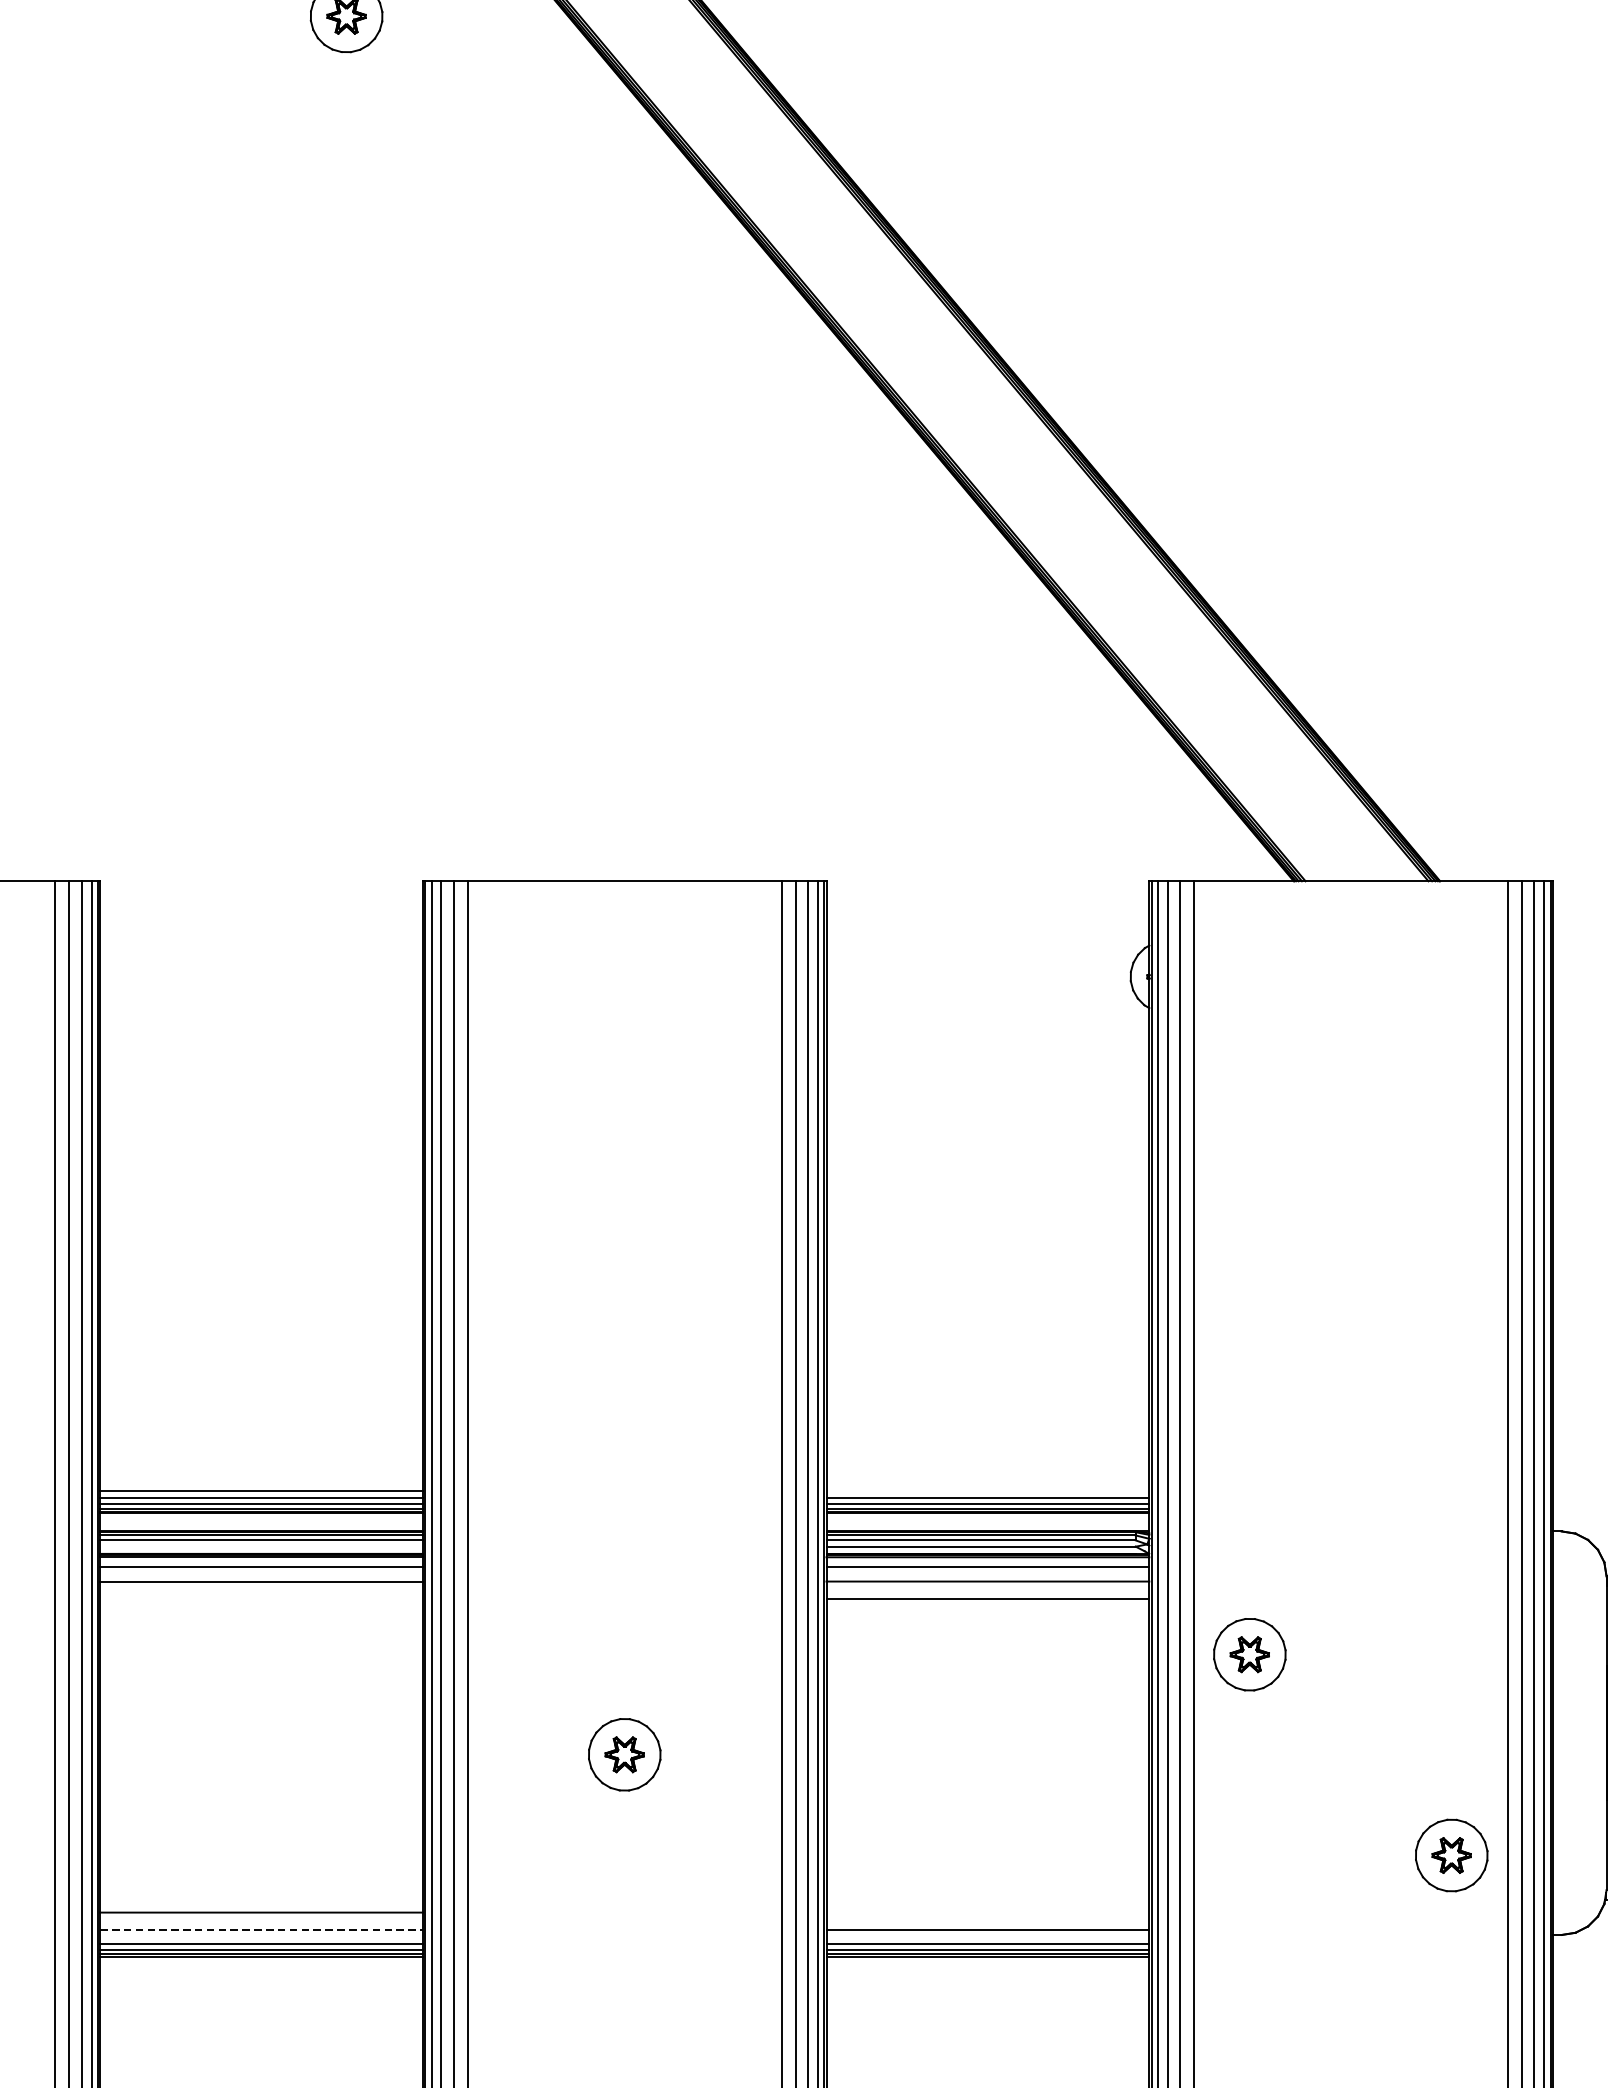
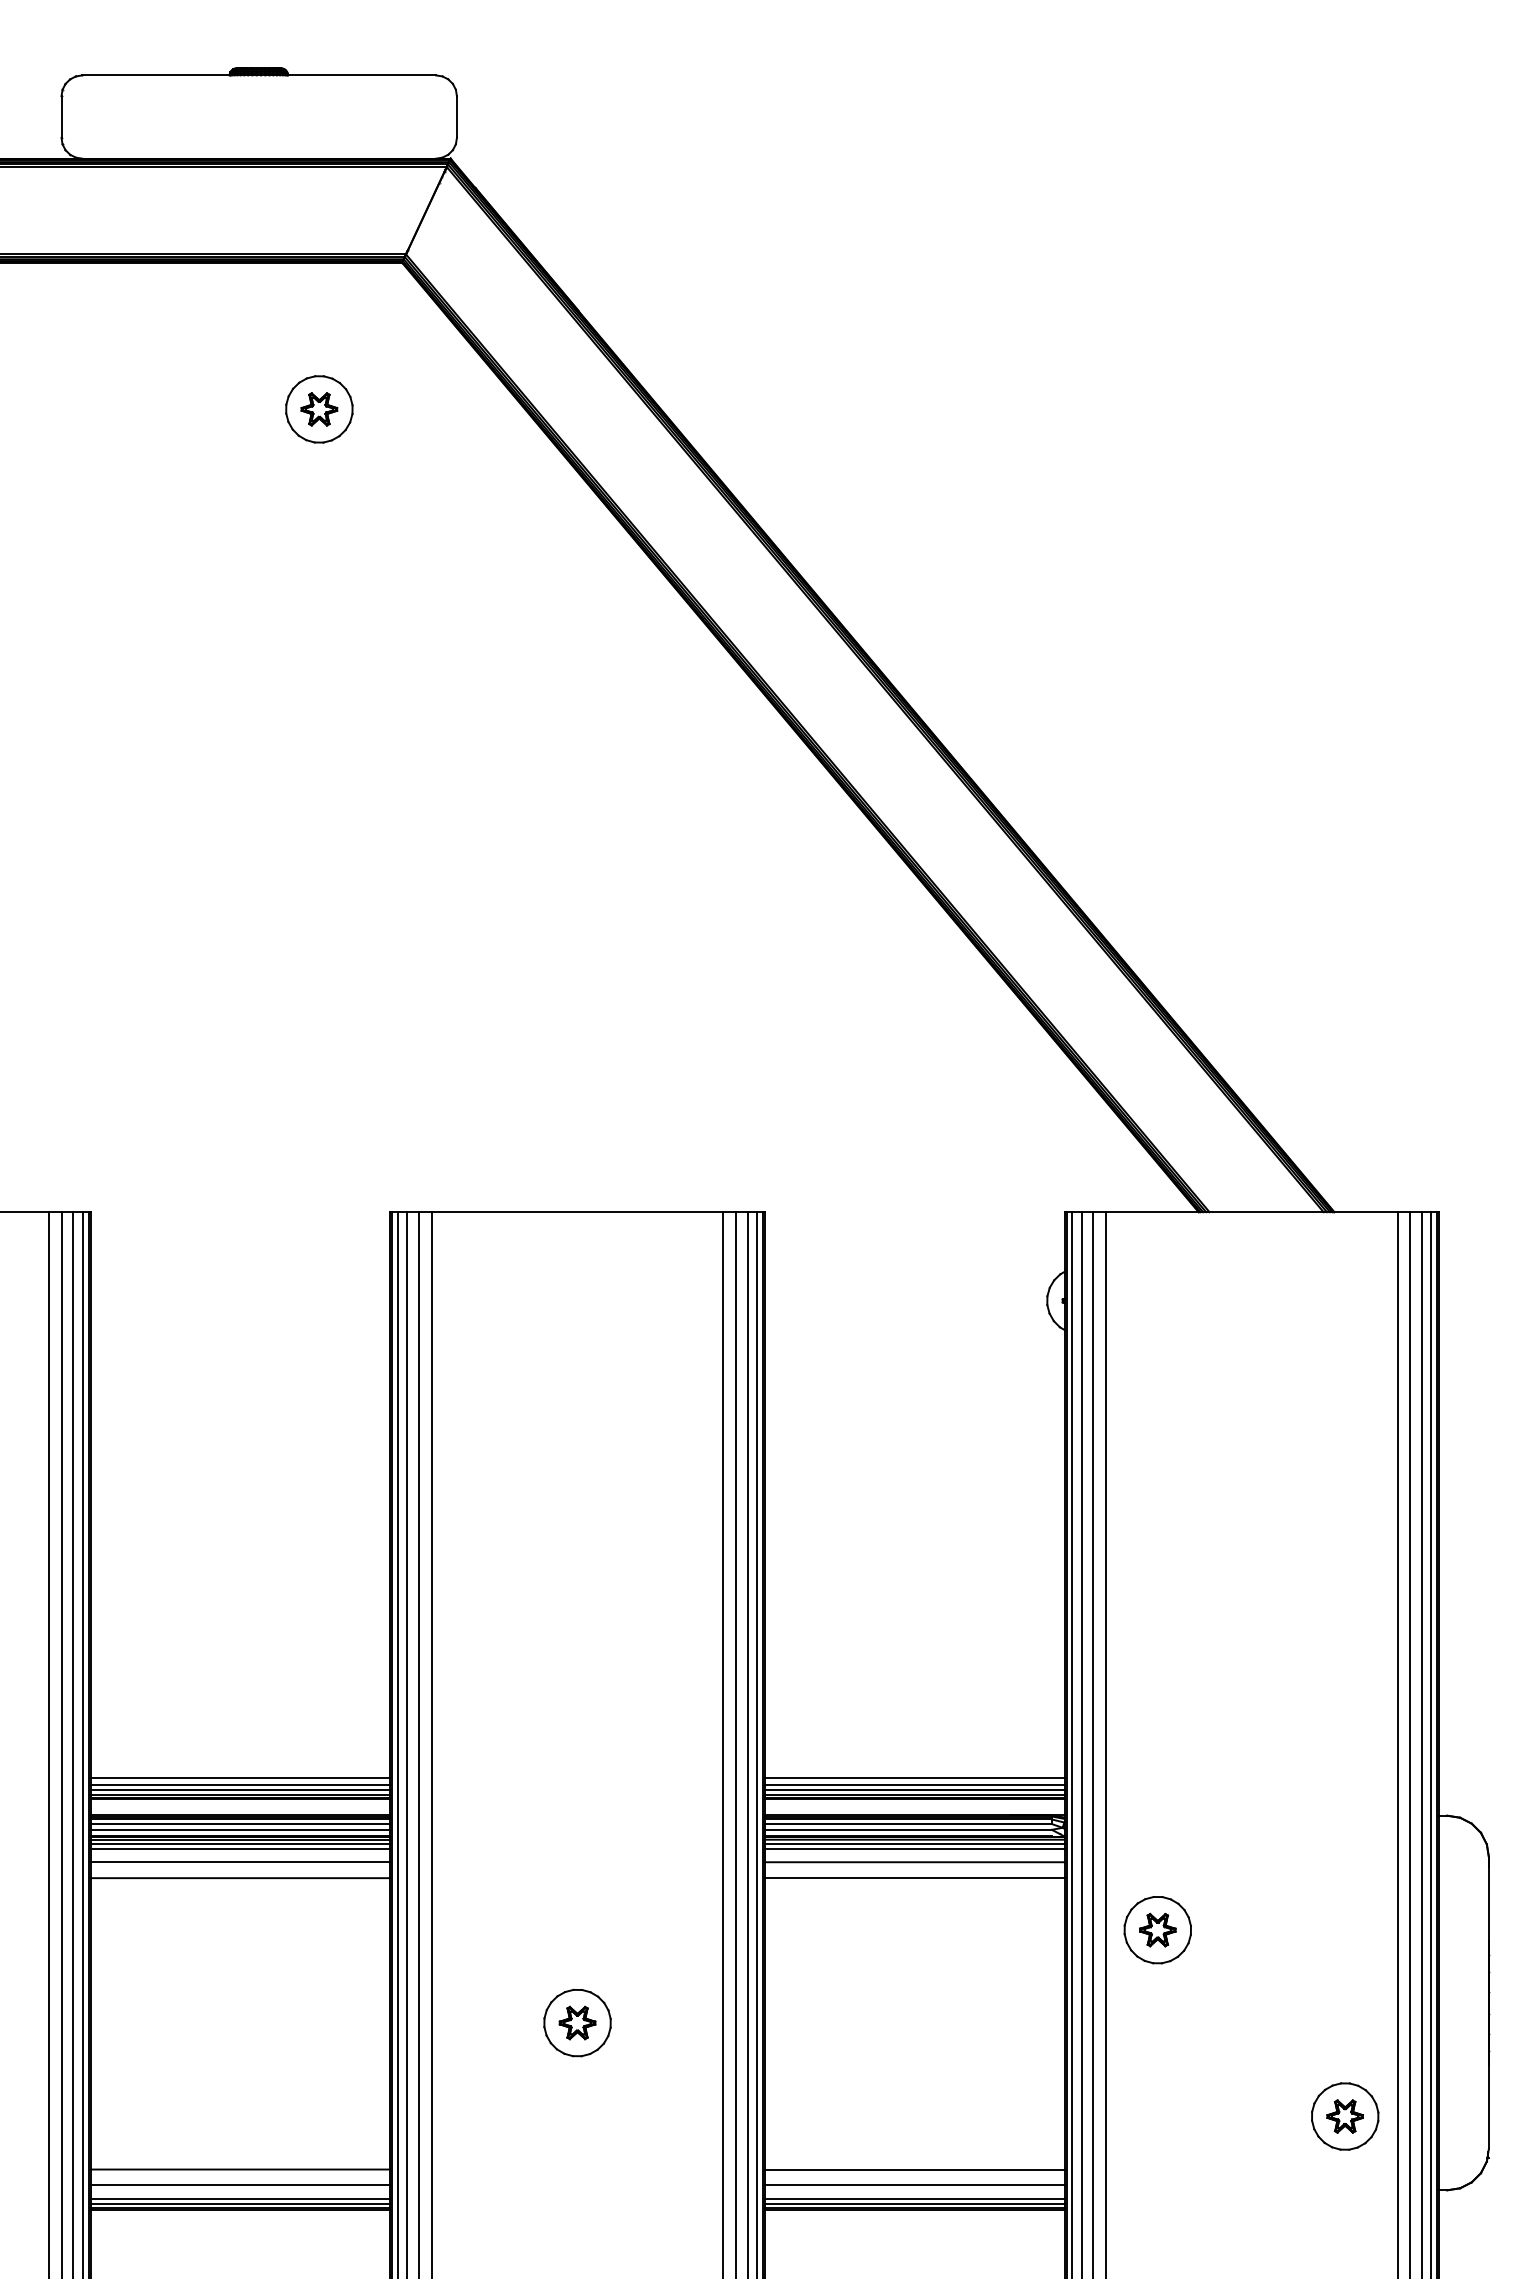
line: (987, 1491) -> (914, 1778), added
line: (261, 1546) -> (240, 1829), added
line: (261, 1561) -> (240, 1843), added
line: (987, 1561) -> (914, 1843), added
line: (261, 1599) -> (240, 1878), added
line: (987, 1912) -> (914, 2169), added
line: (261, 1929) -> (240, 2185), dashed -> solid

